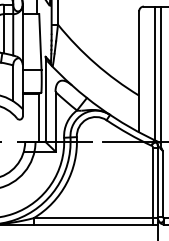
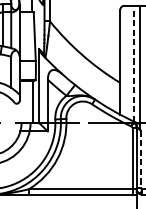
line: (155, 73) -> (134, 63), solid -> dashed
line: (162, 183) -> (140, 159), solid -> dashed

